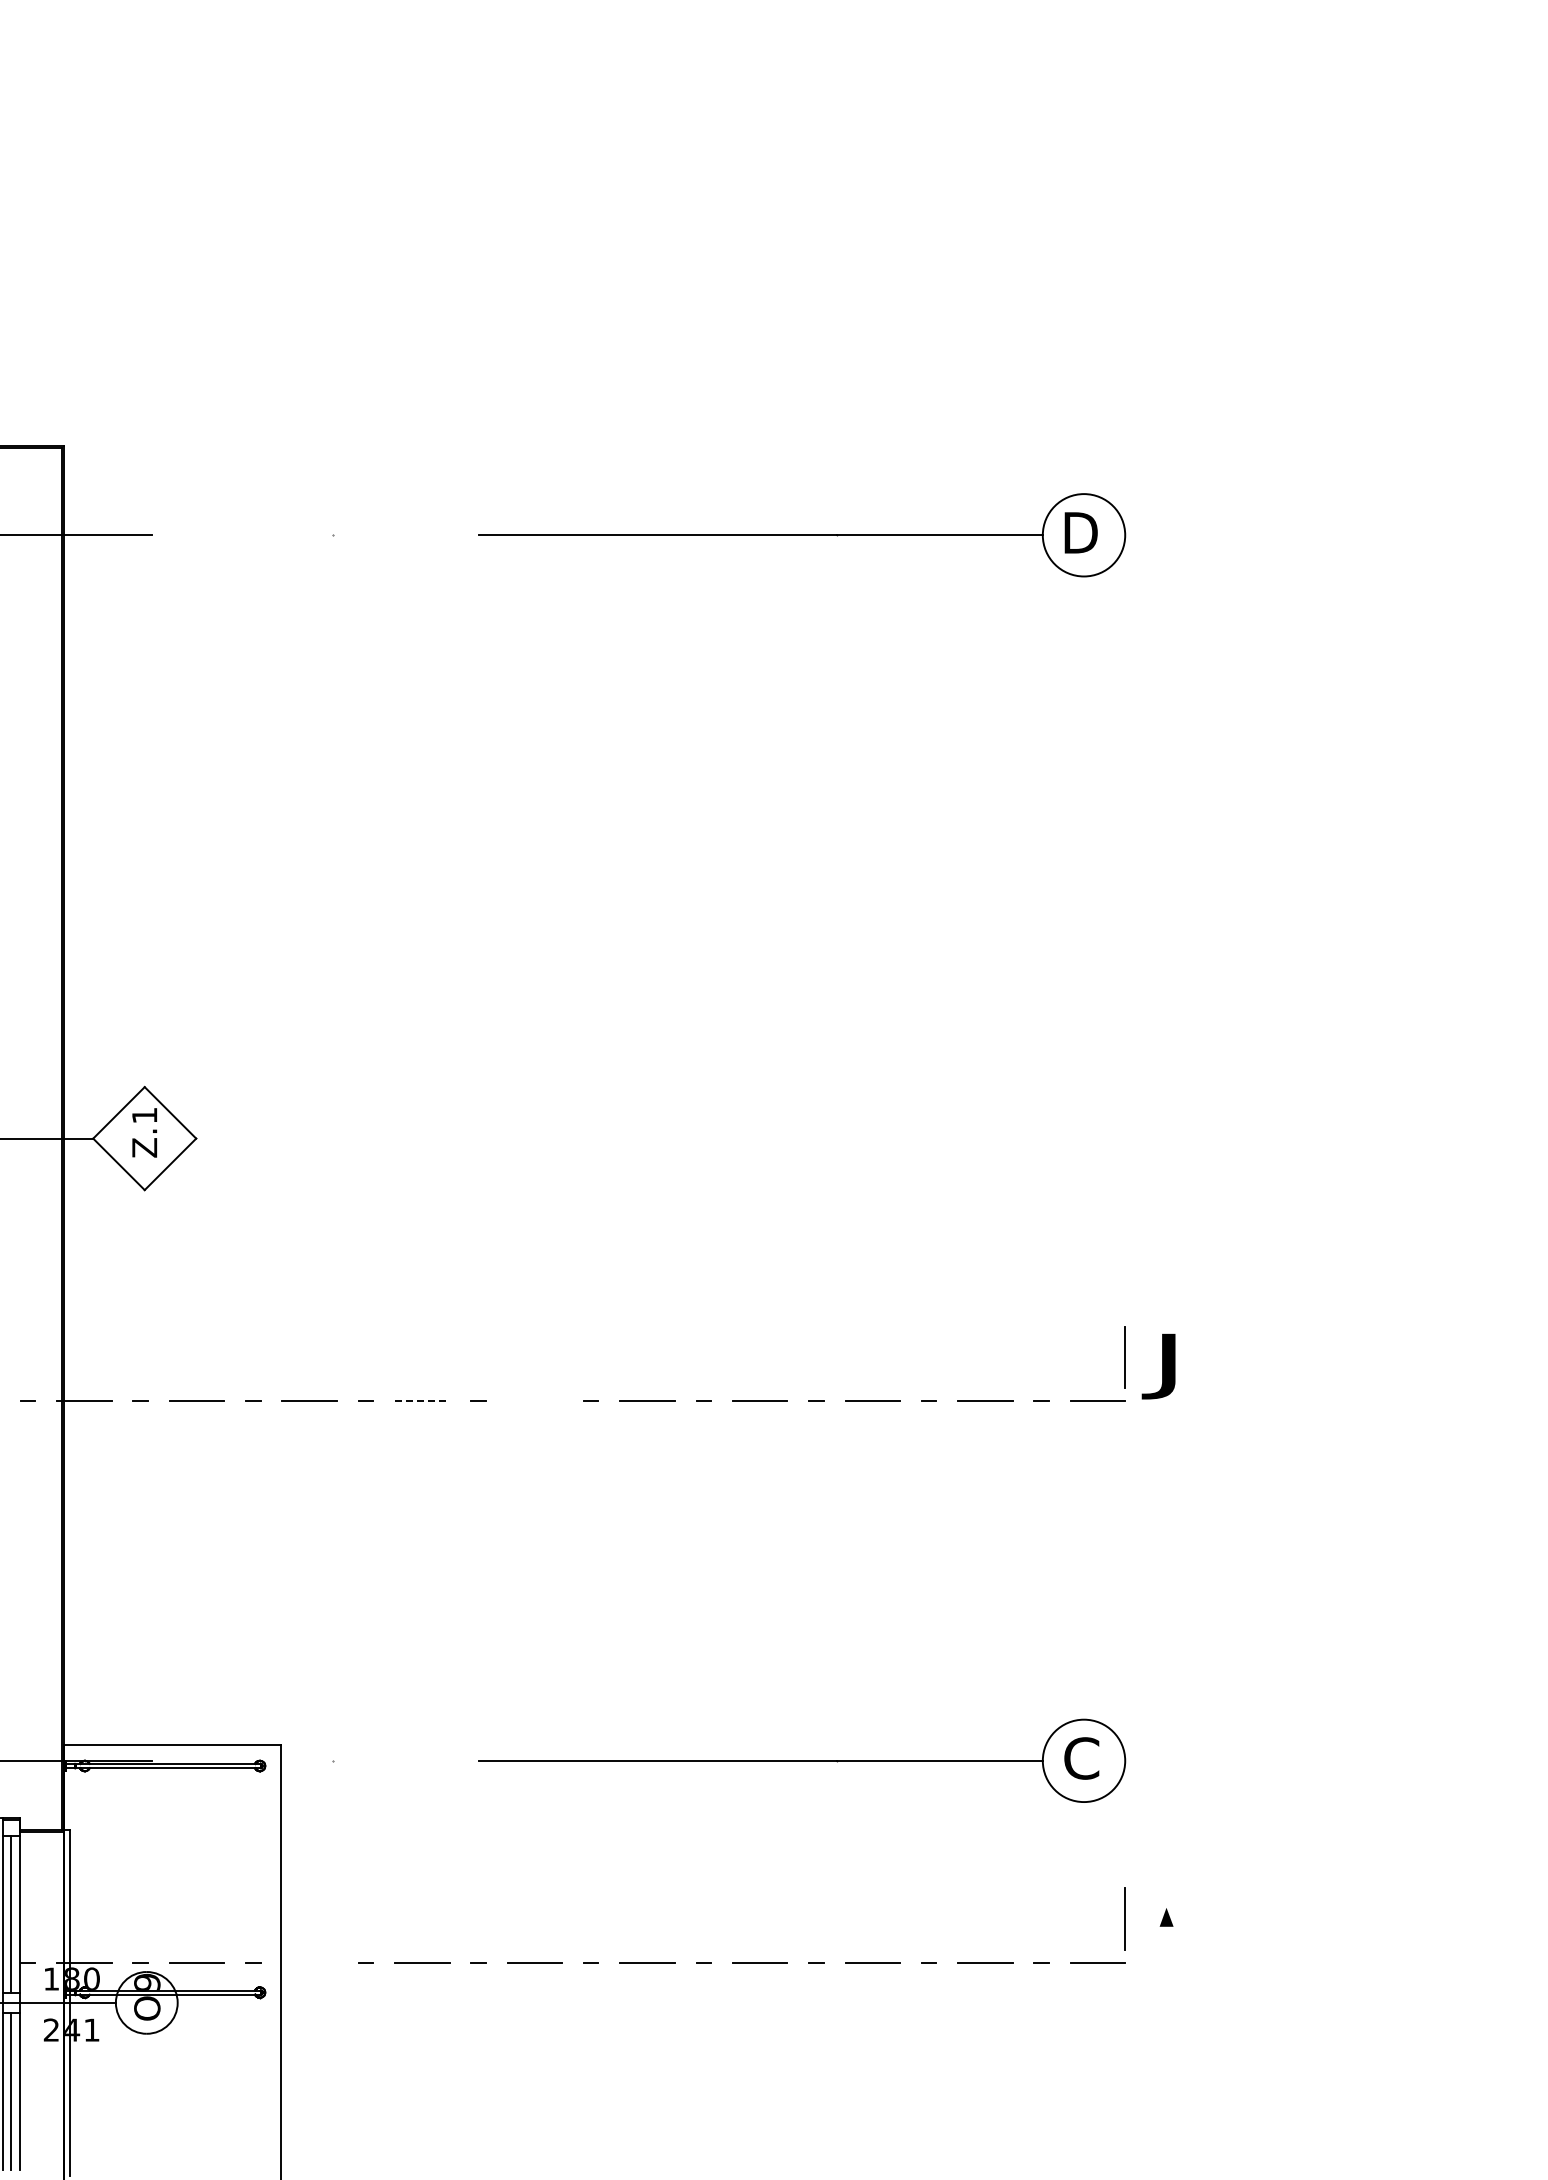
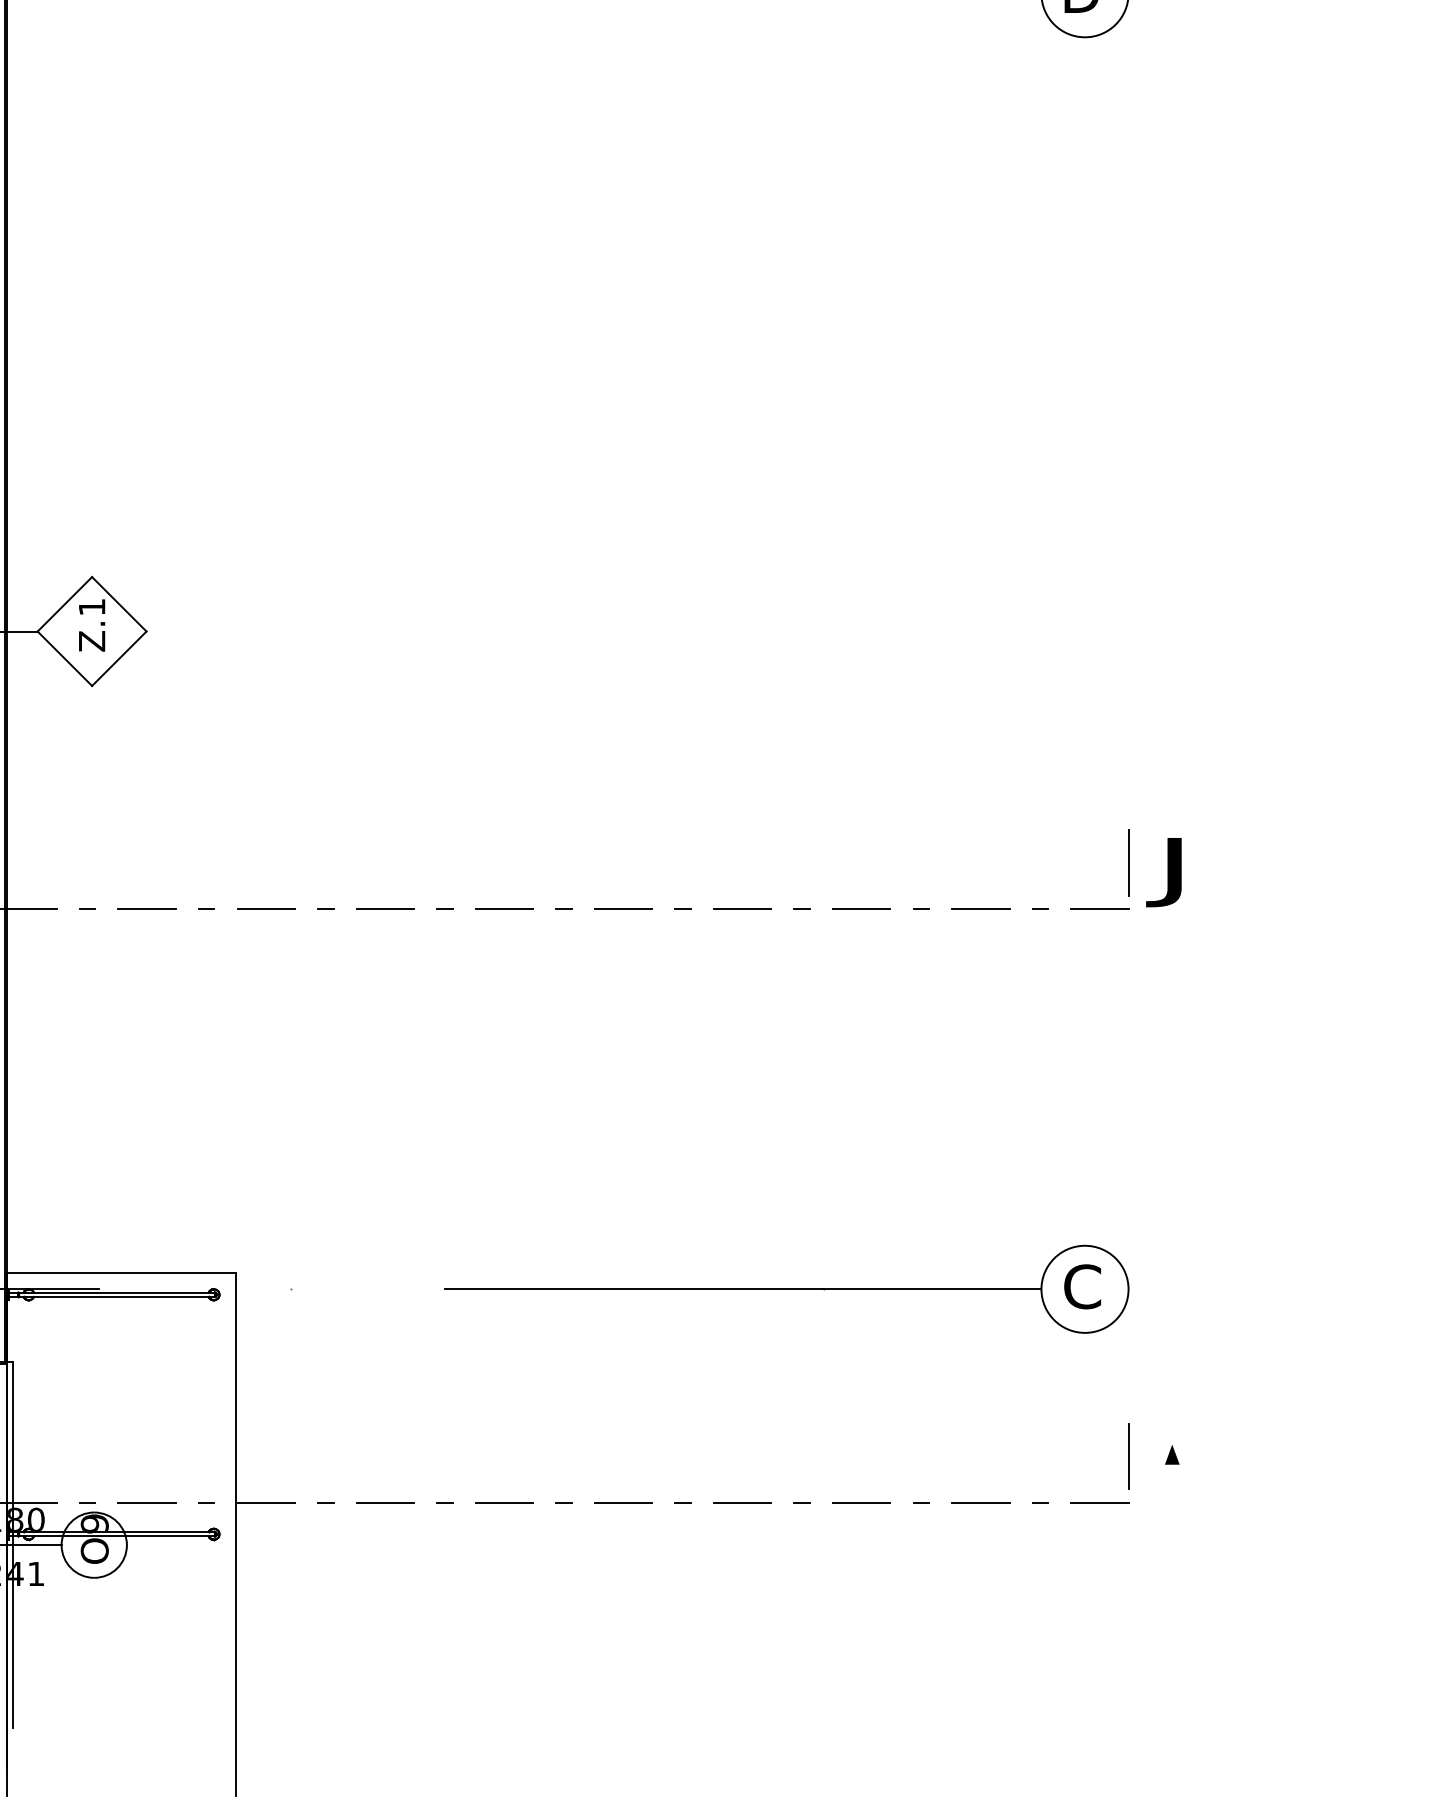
line: (422, 1400) -> (385, 908), dashed -> solid
line: (534, 1400) -> (504, 908), added
line: (309, 1962) -> (266, 1502), added

